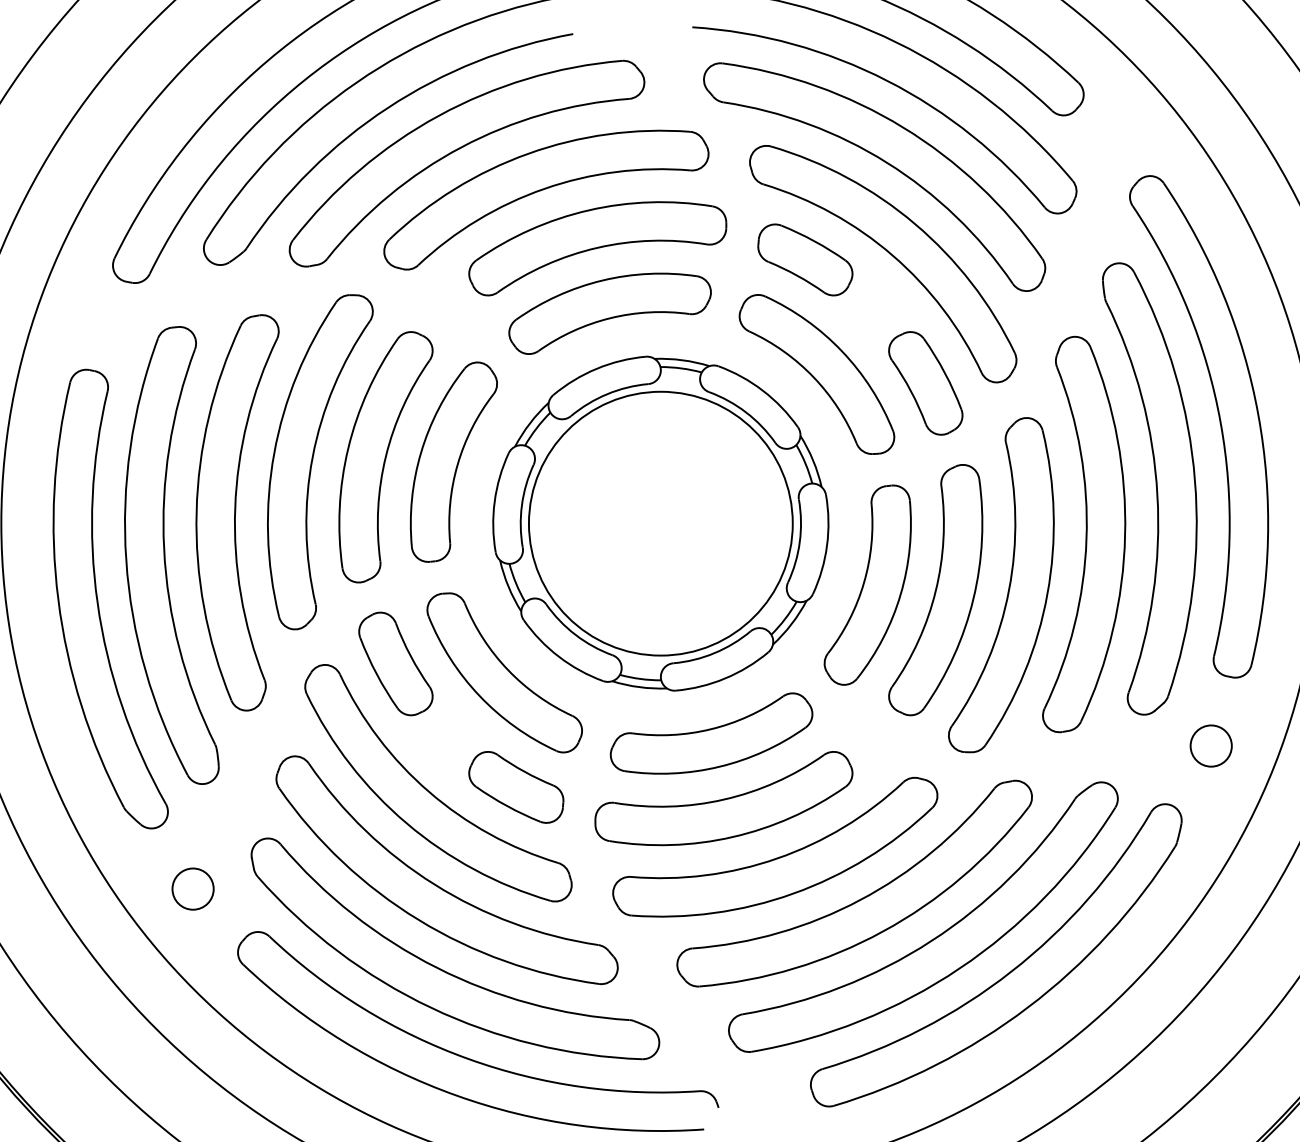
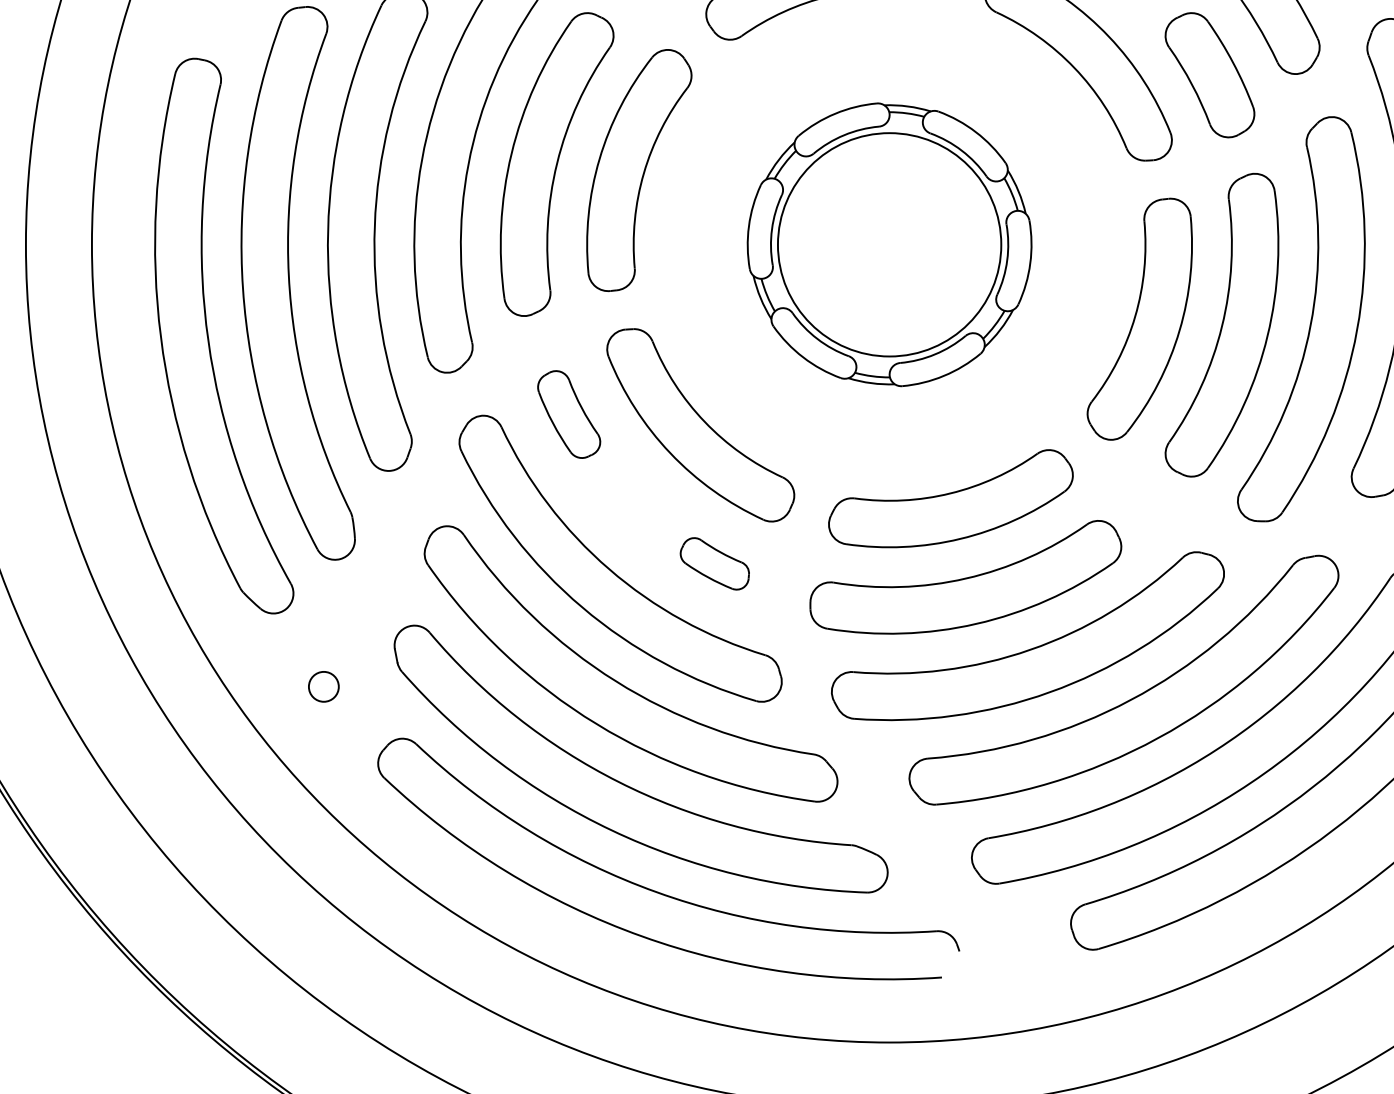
part: (660, 523) -> (889, 244), size x0.7
part: (395, 663) -> (568, 413), size x0.7
part: (516, 787) -> (714, 563), size x0.6
circle: (192, 888) -> (323, 686), size x0.6

